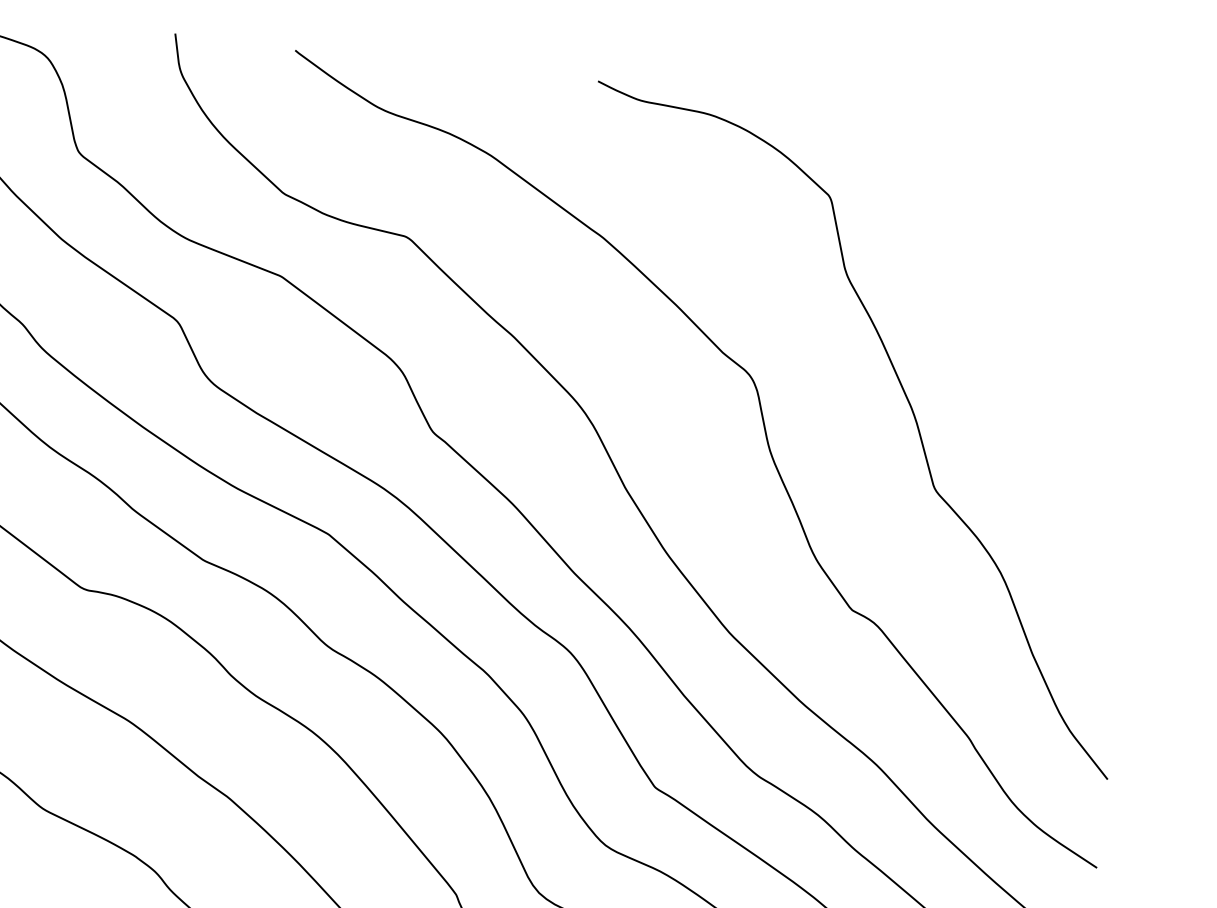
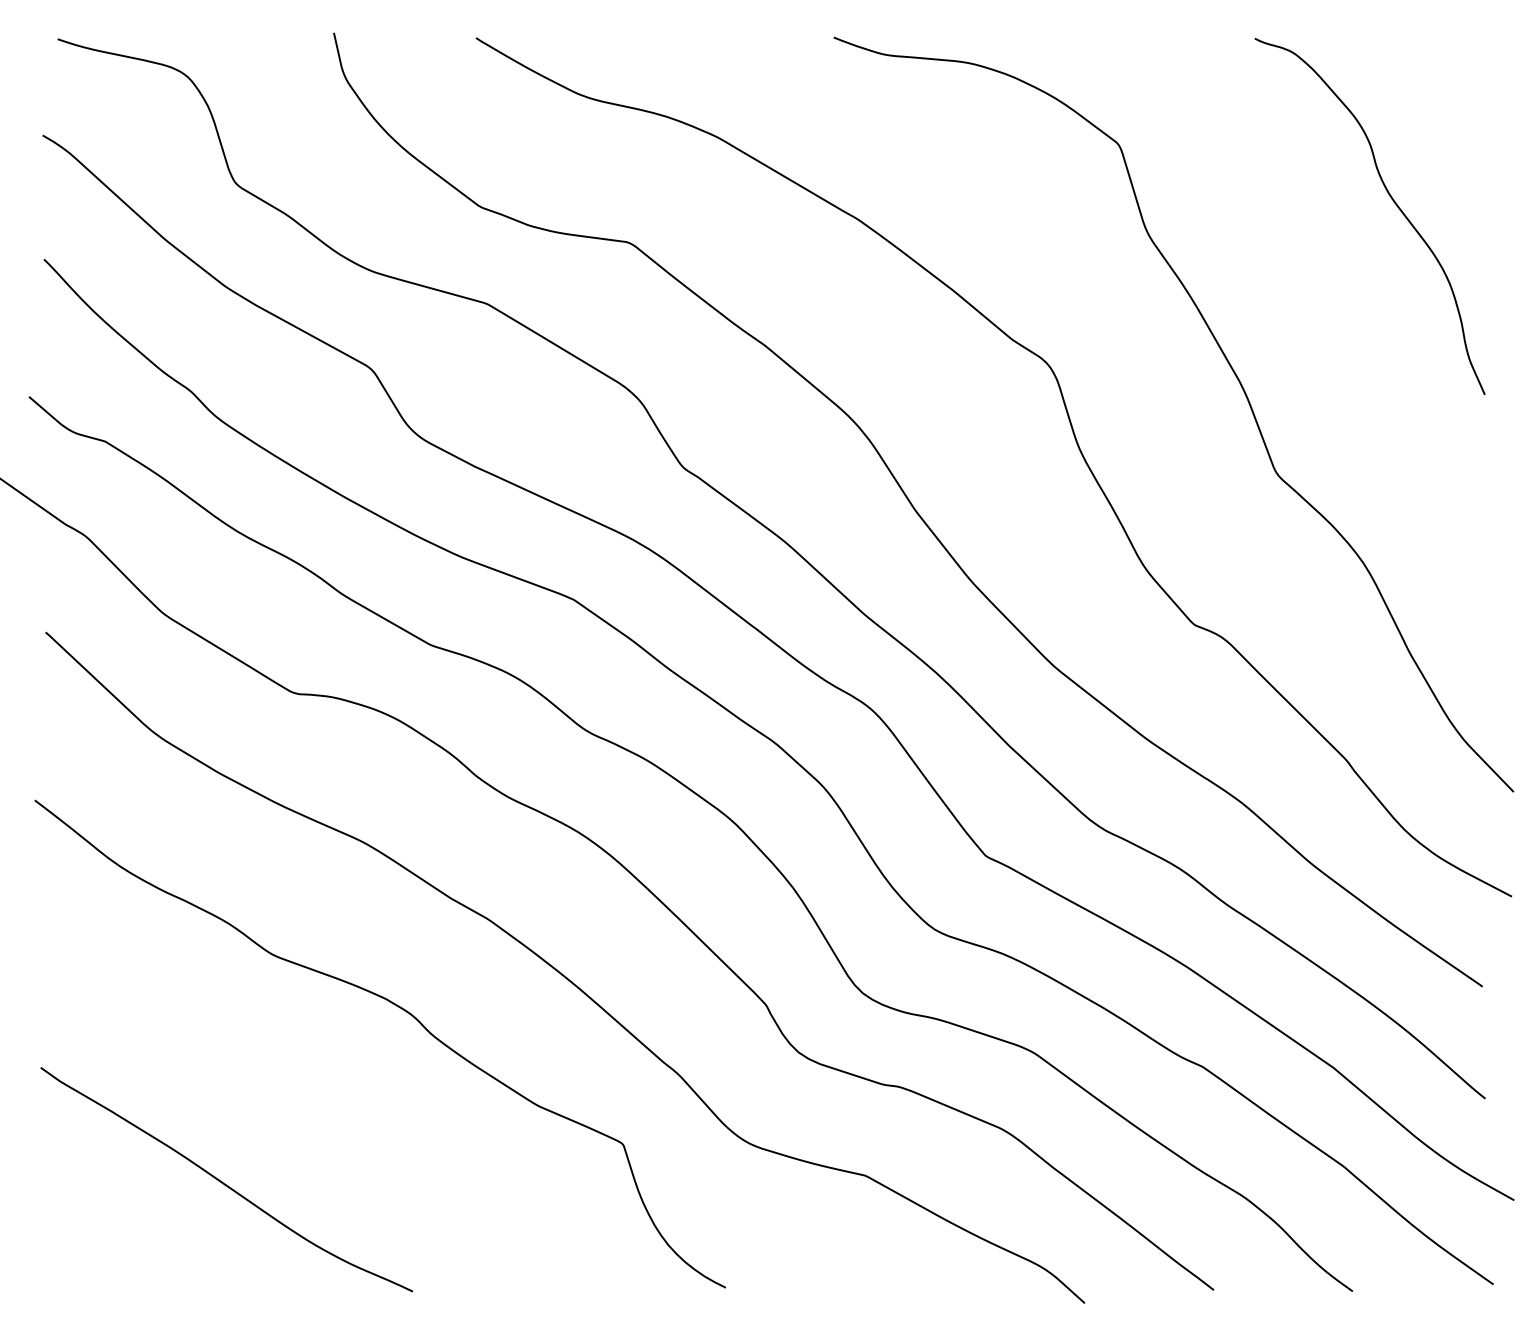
curve: (1056, 267) -> (1391, 199), added

